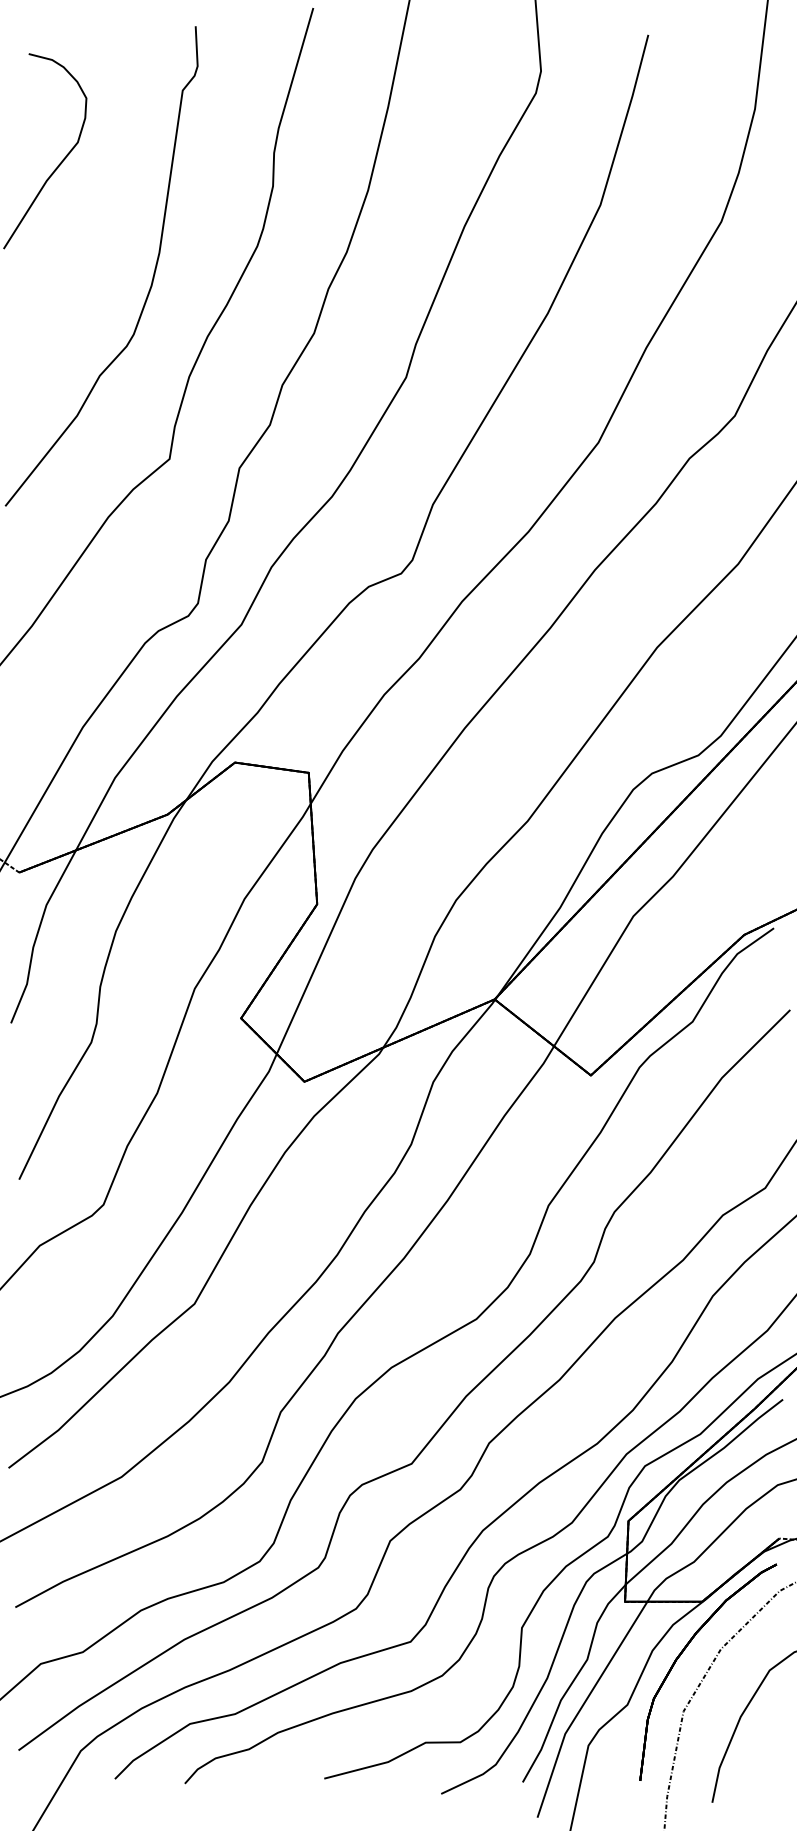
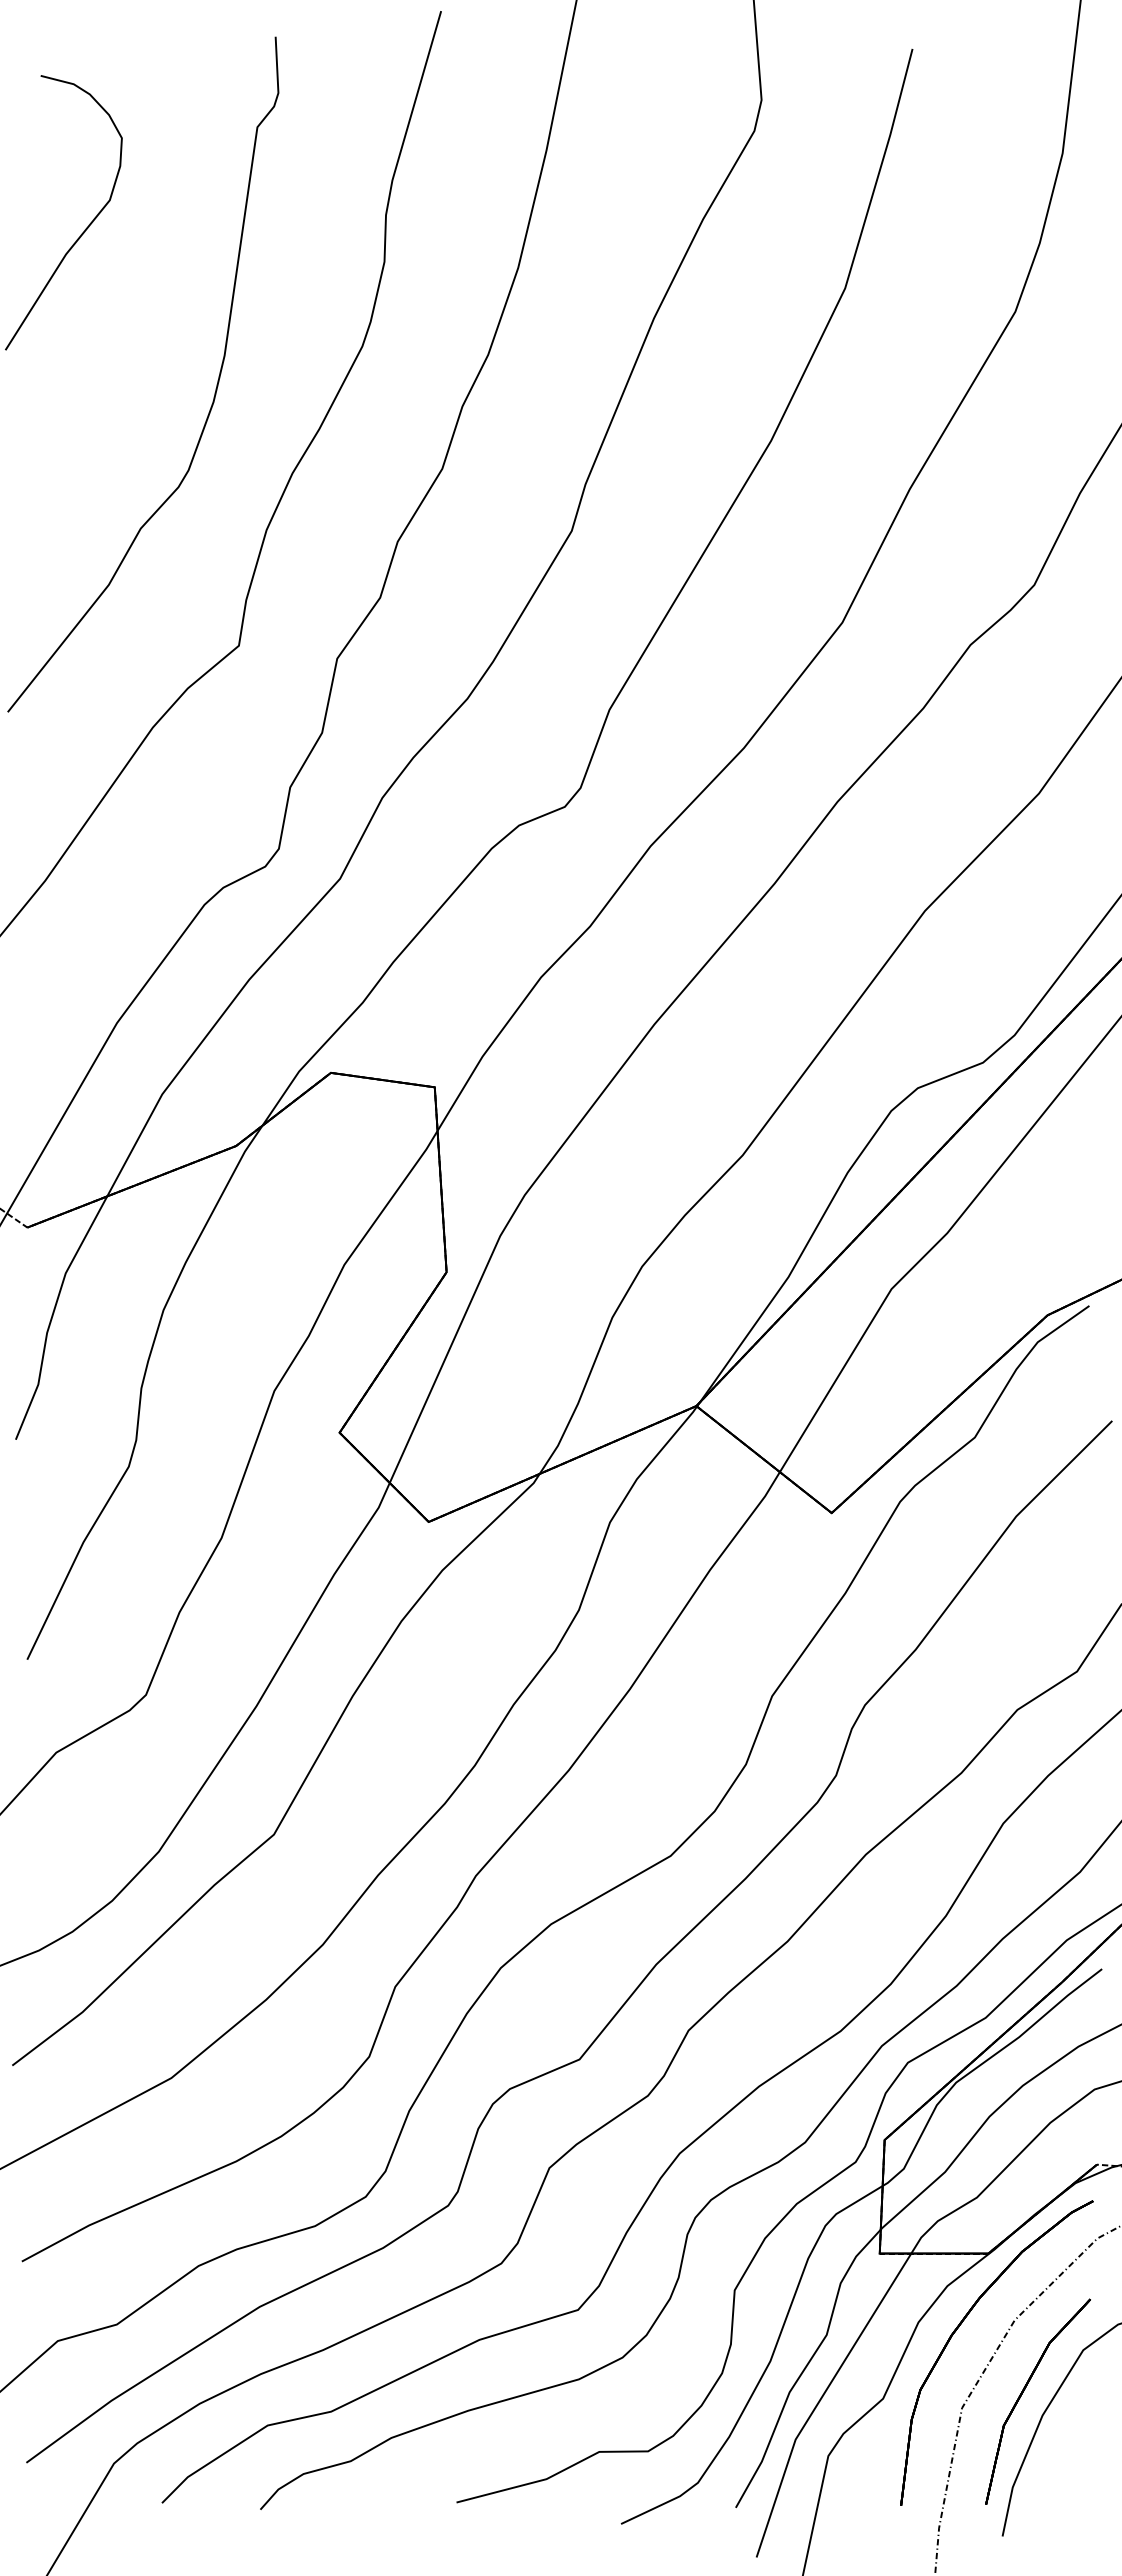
part: (727, 1699) -> (1024, 2391), added

